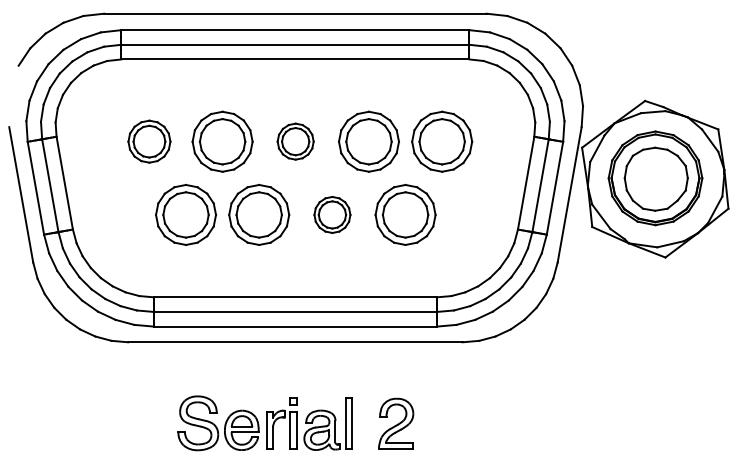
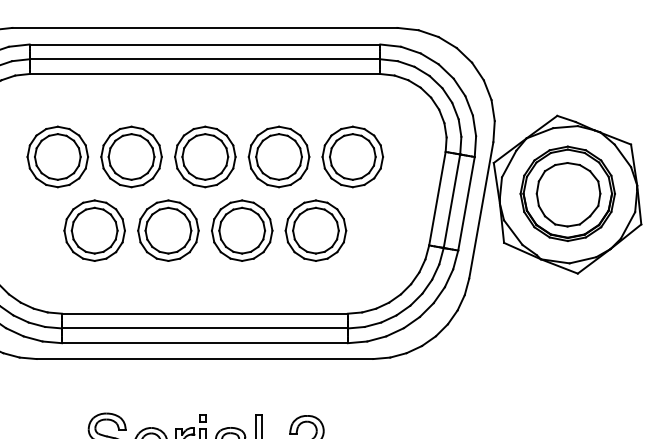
part: (149, 141) -> (57, 156), size x1.43
part: (295, 141) -> (205, 156), size x1.67
part: (332, 214) -> (242, 230), size x1.67

